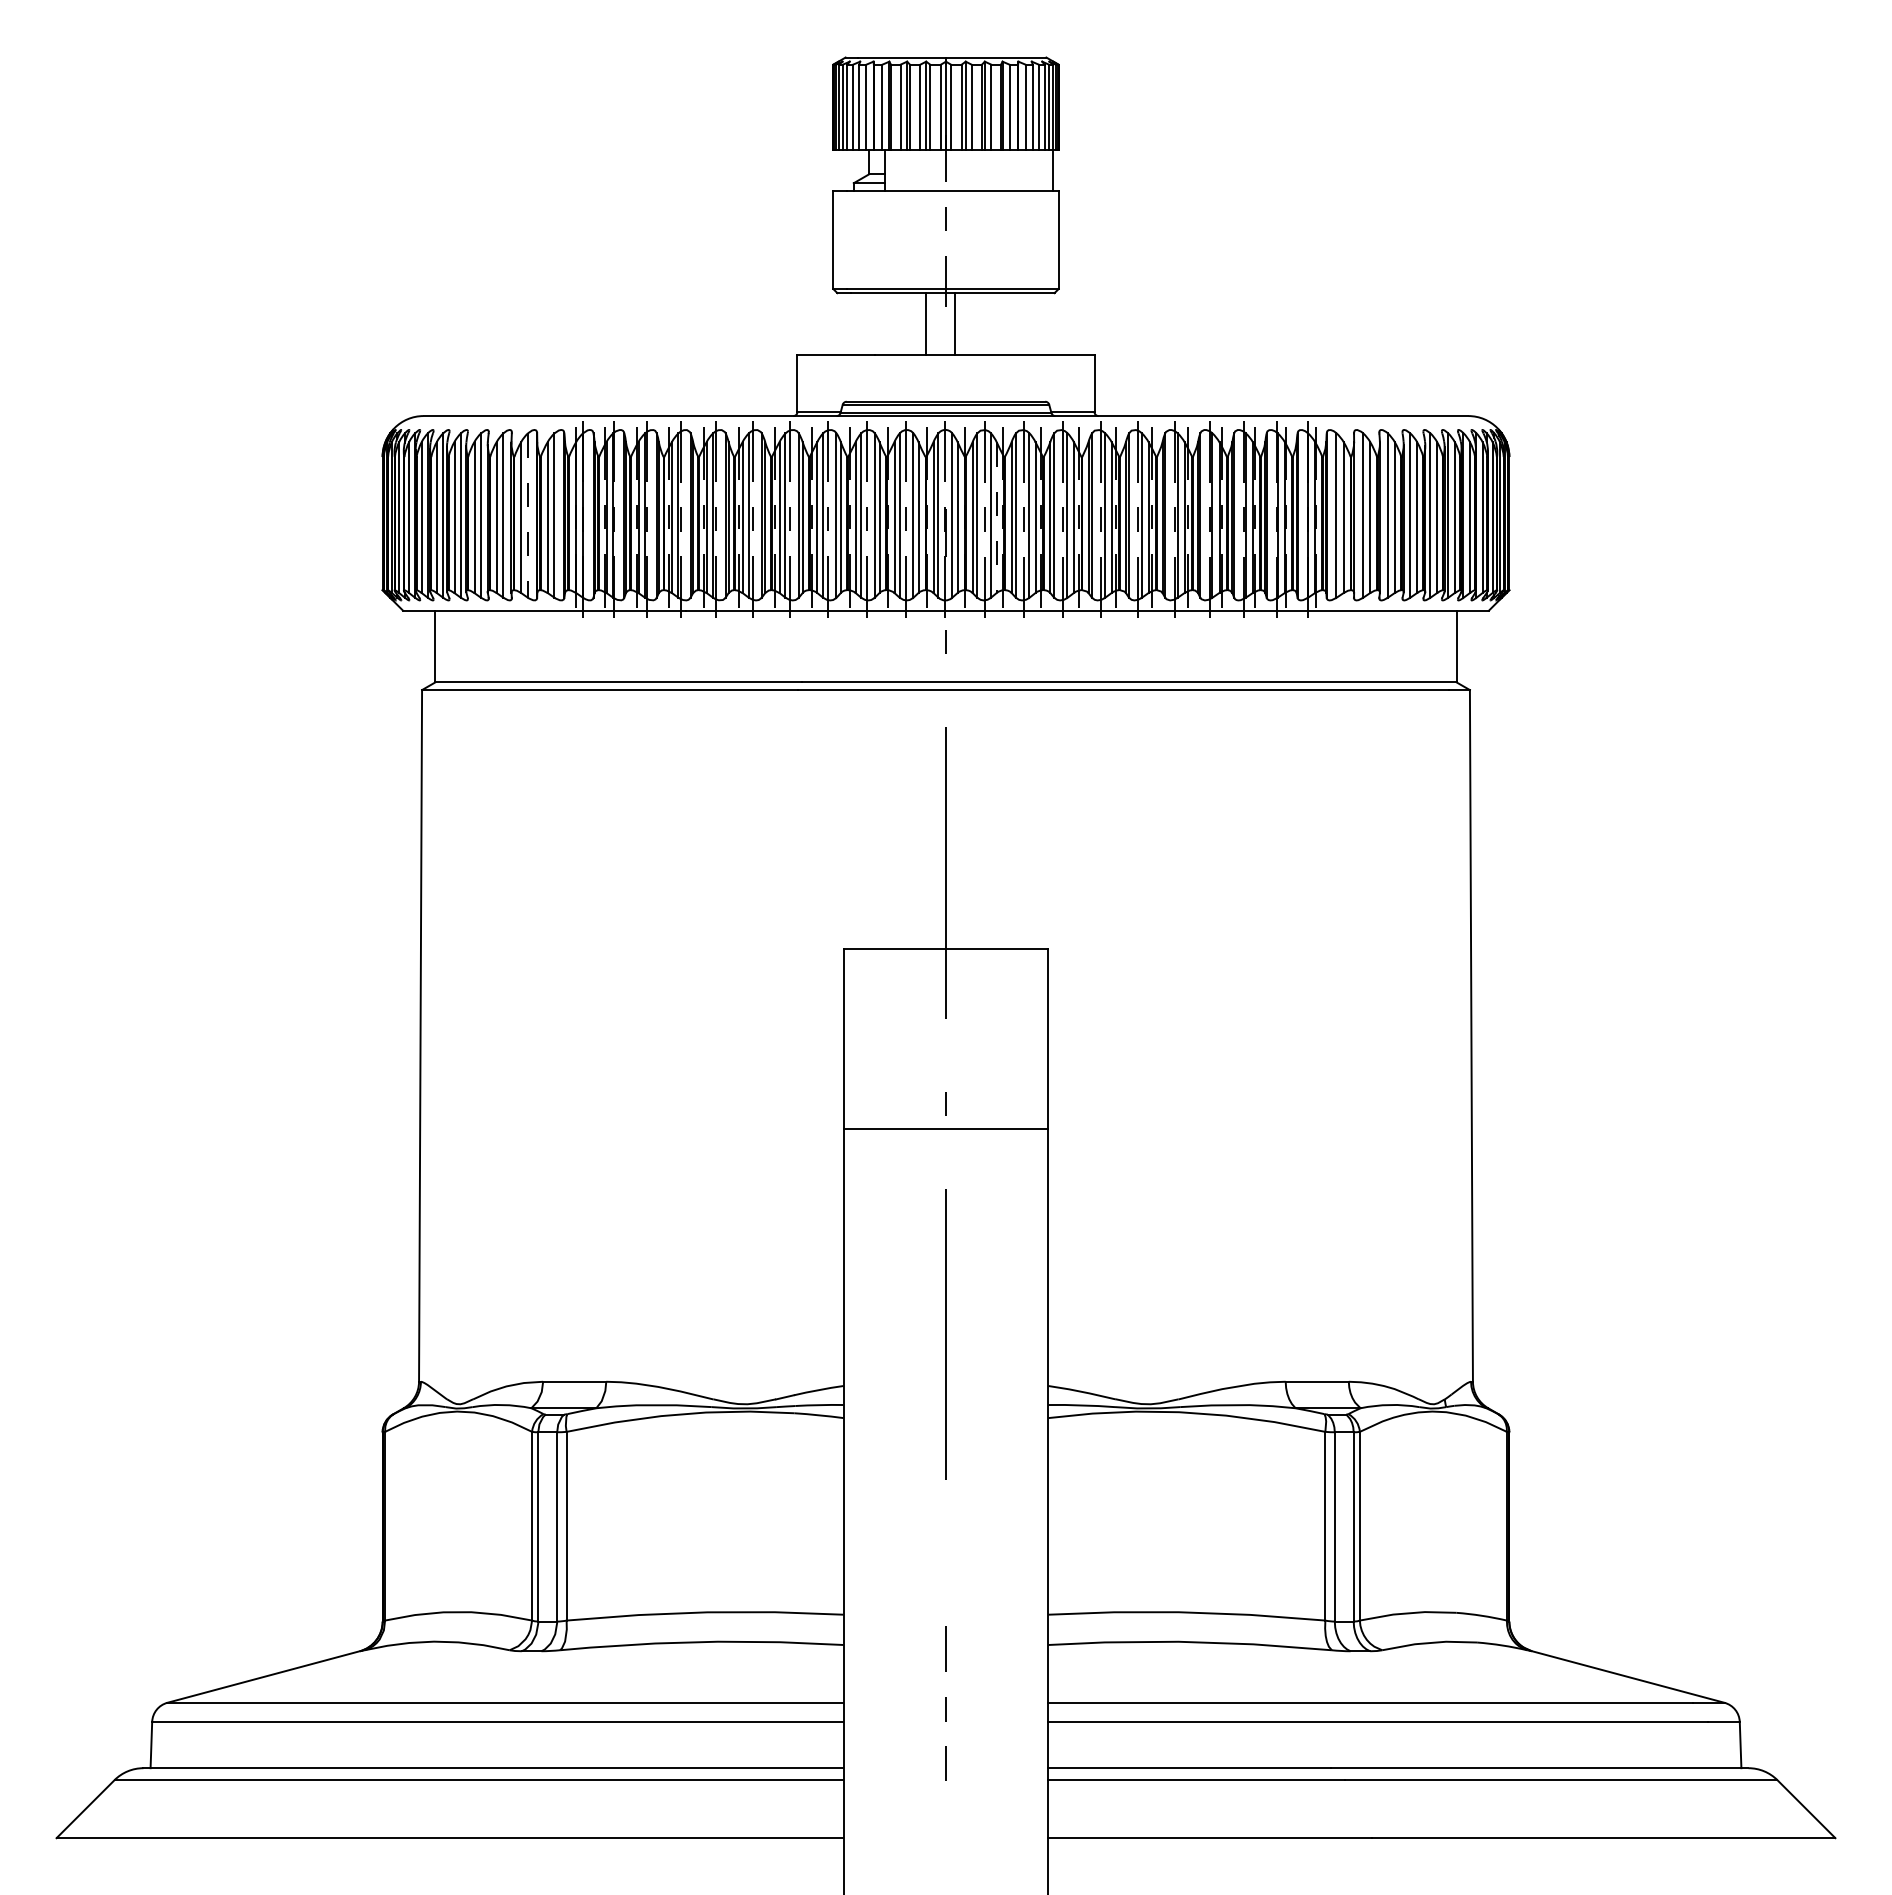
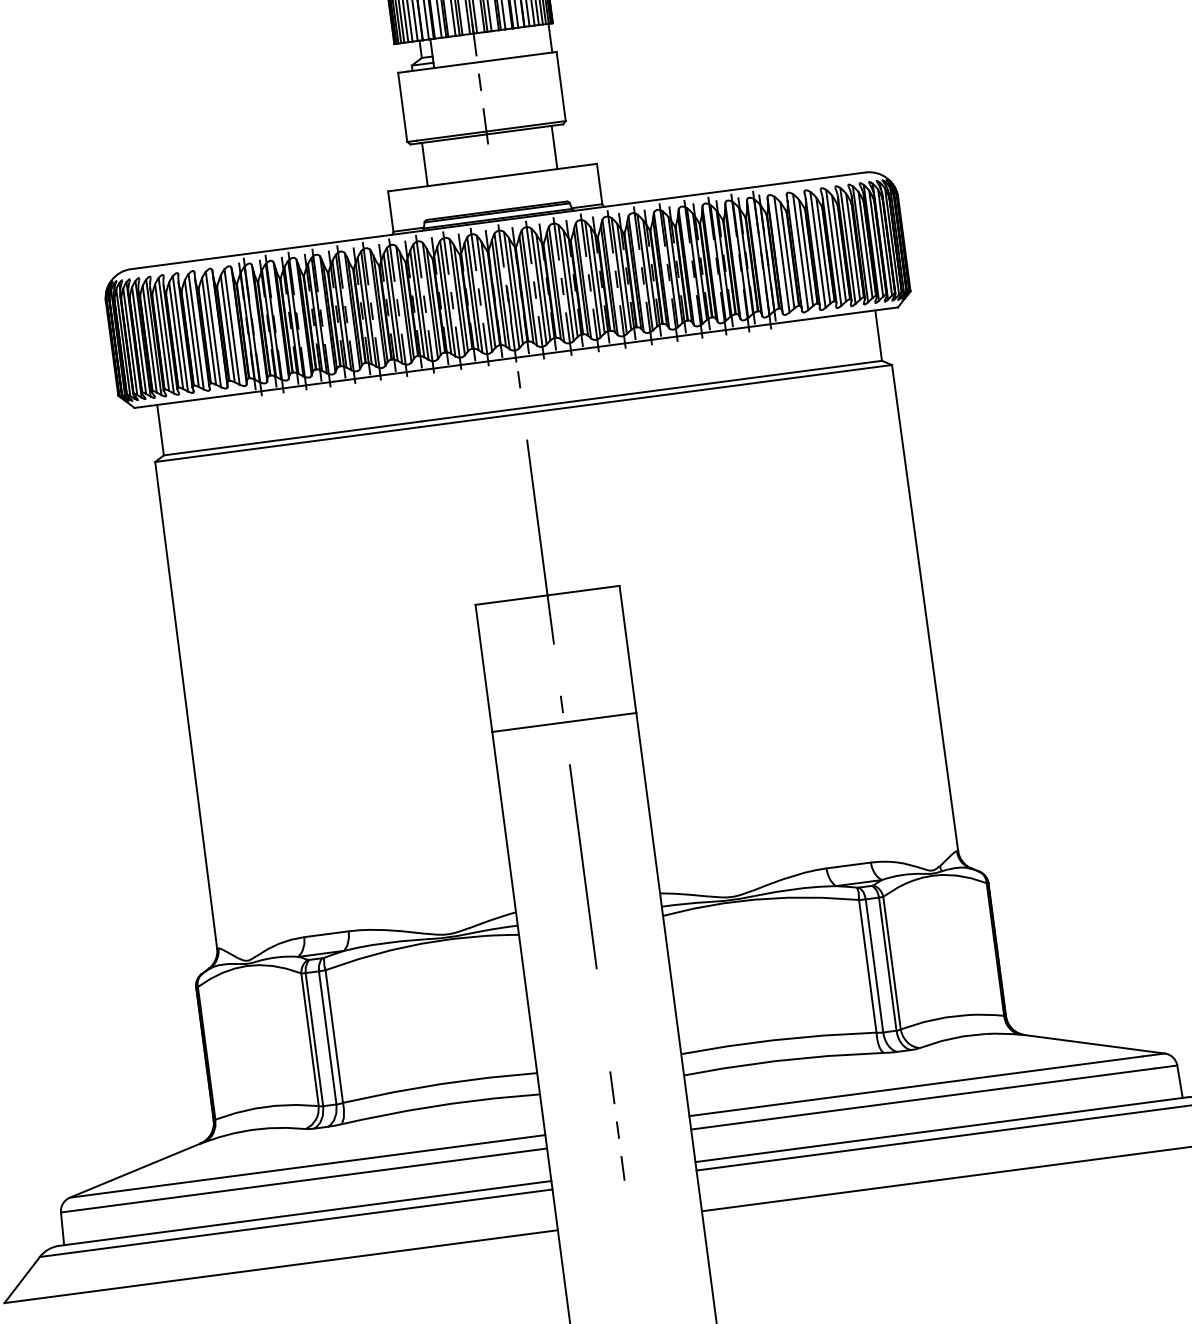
line: (926, 323) -> (554, 147), moved
line: (954, 323) -> (424, 164), moved
line: (527, 516) -> (213, 330), dashed -> solid
line: (996, 518) -> (543, 288), dashed -> solid

